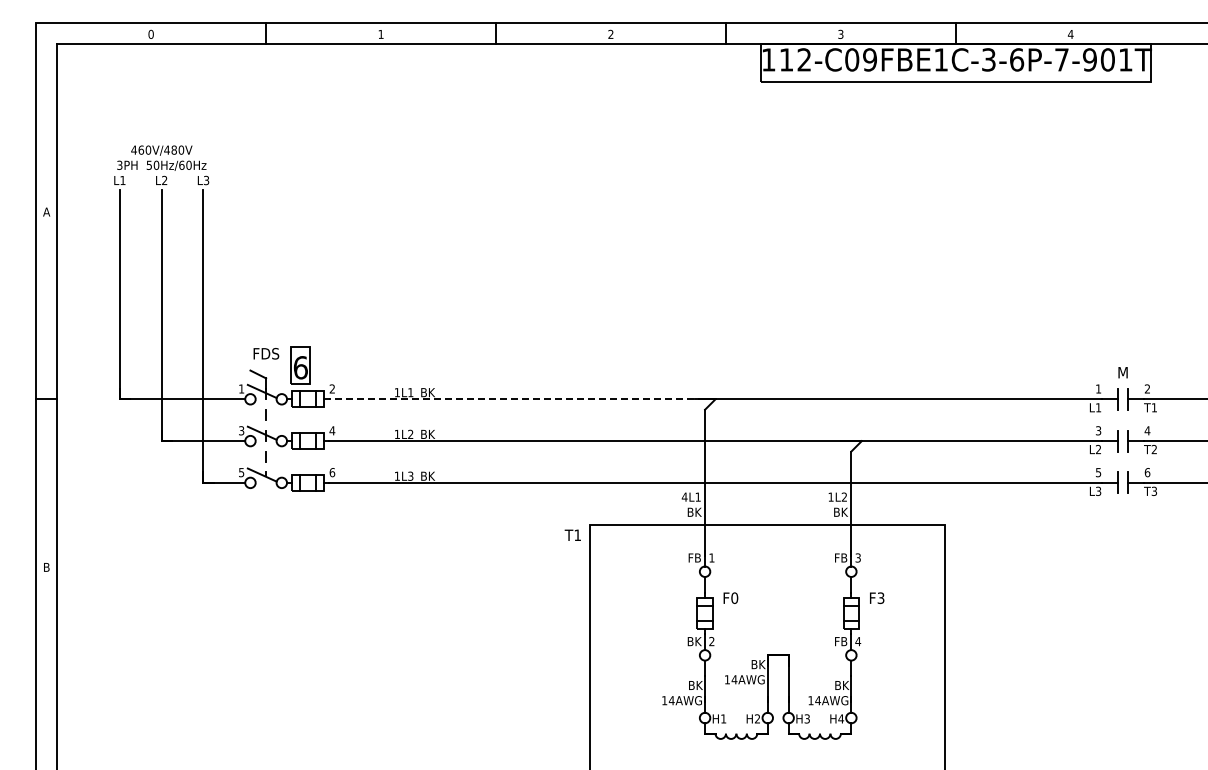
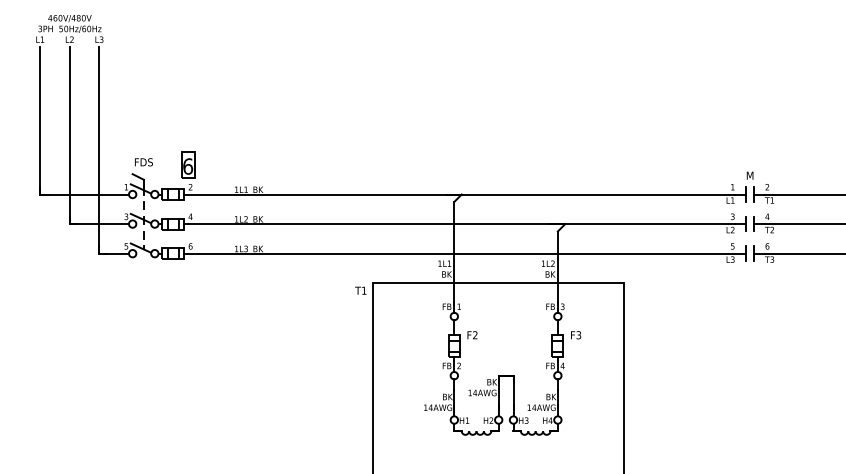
part: (300, 365) -> (187, 164), moved
line: (516, 399) -> (320, 194), dashed -> solid
text: (684, 496) -> (439, 263), 4L1 -> 1L1
text: (734, 597) -> (475, 334), F0 -> F2
text: (694, 641) -> (446, 365), BK -> FB

